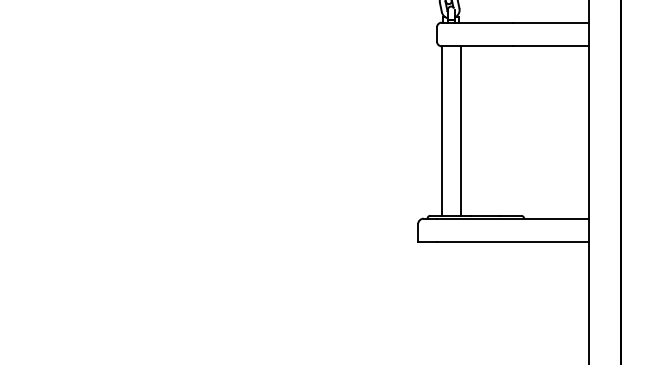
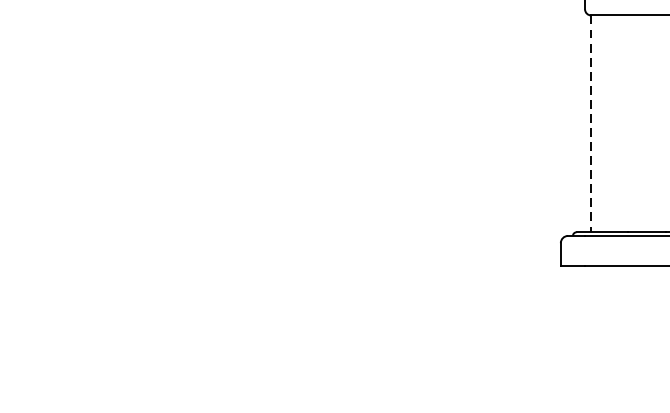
line: (460, 130) -> (615, 123), removed
line: (441, 131) -> (590, 124), solid -> dashed

